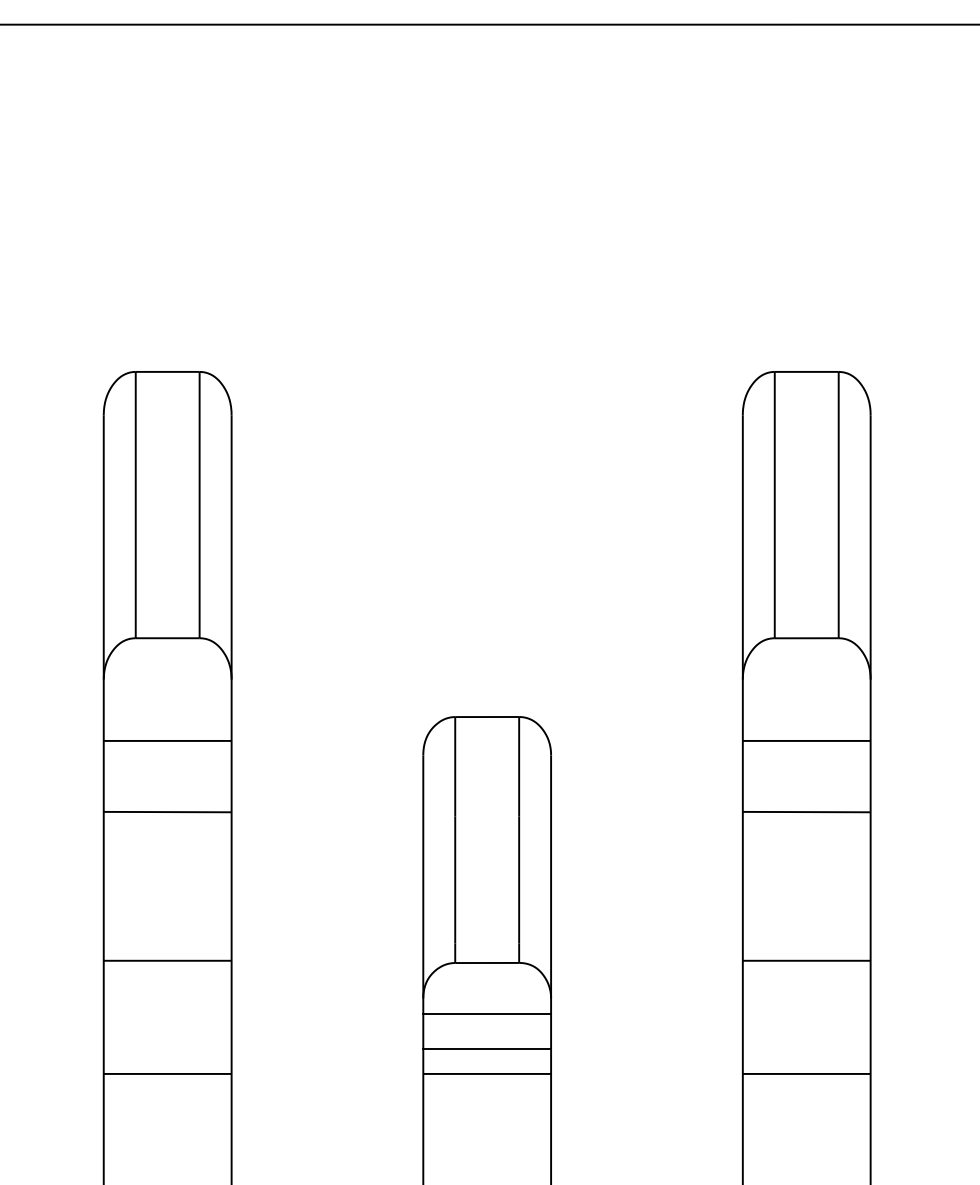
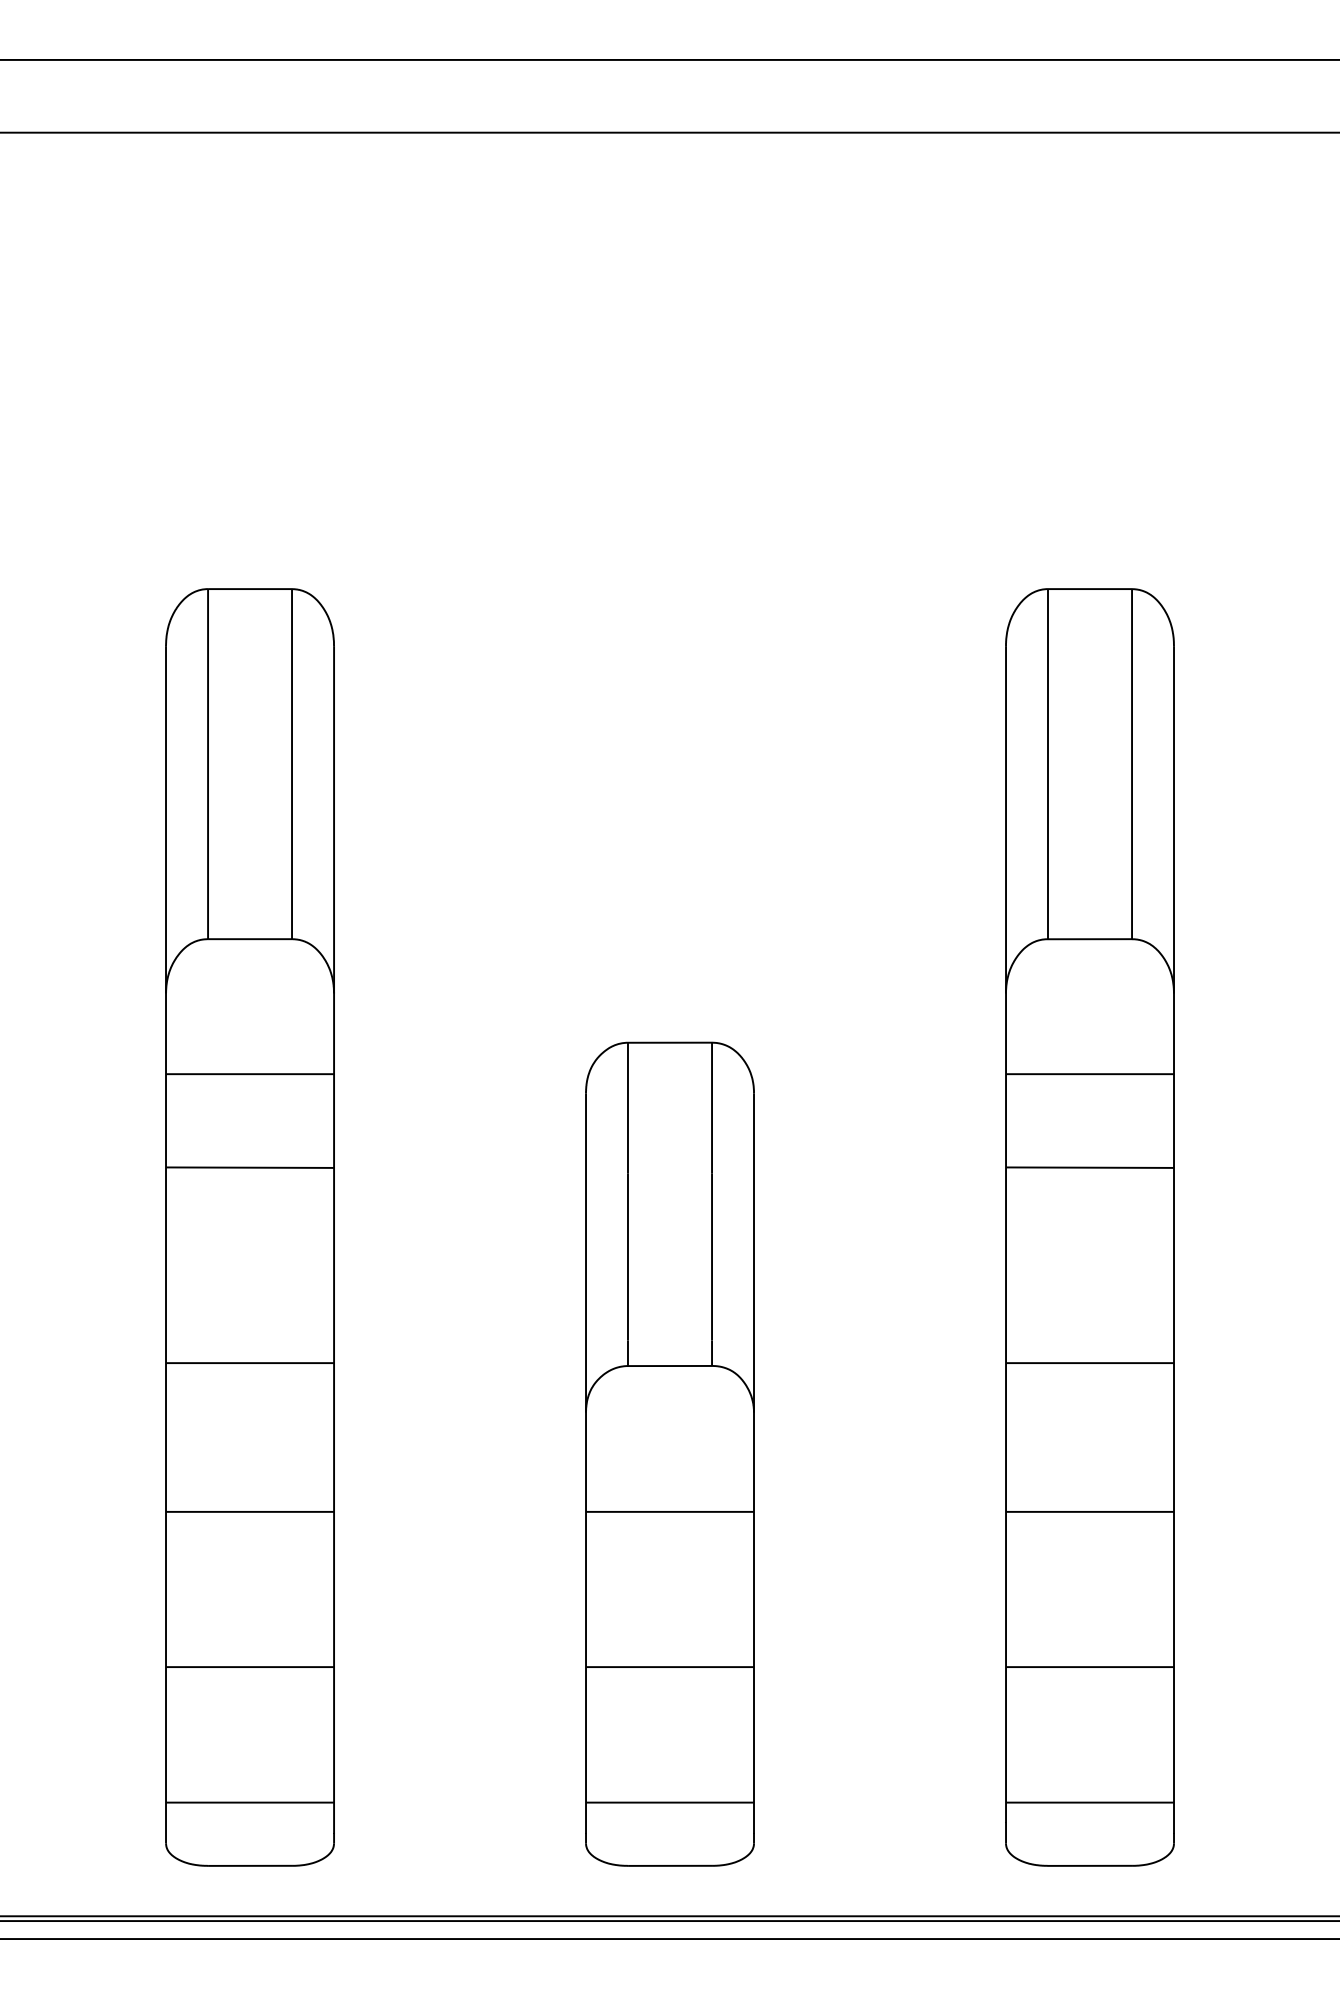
line: (486, 1014) -> (669, 1433), removed
line: (486, 1049) -> (669, 1479), removed

